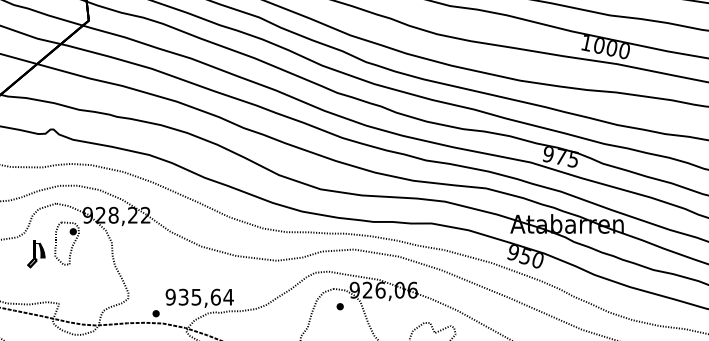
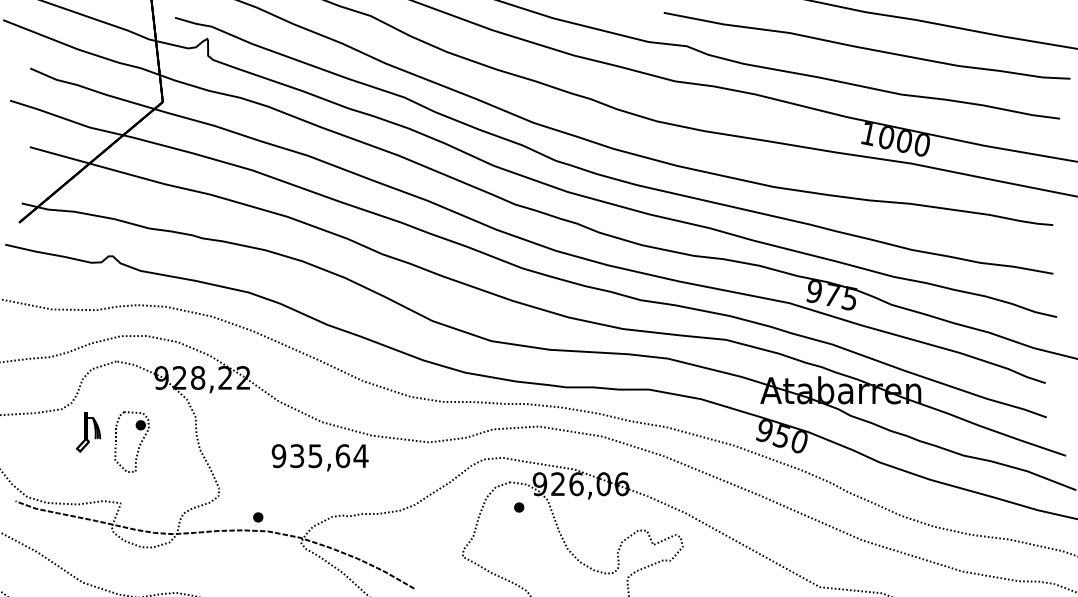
part: (72, 244) -> (139, 443), moved
text: (199, 298) -> (319, 457), moved

